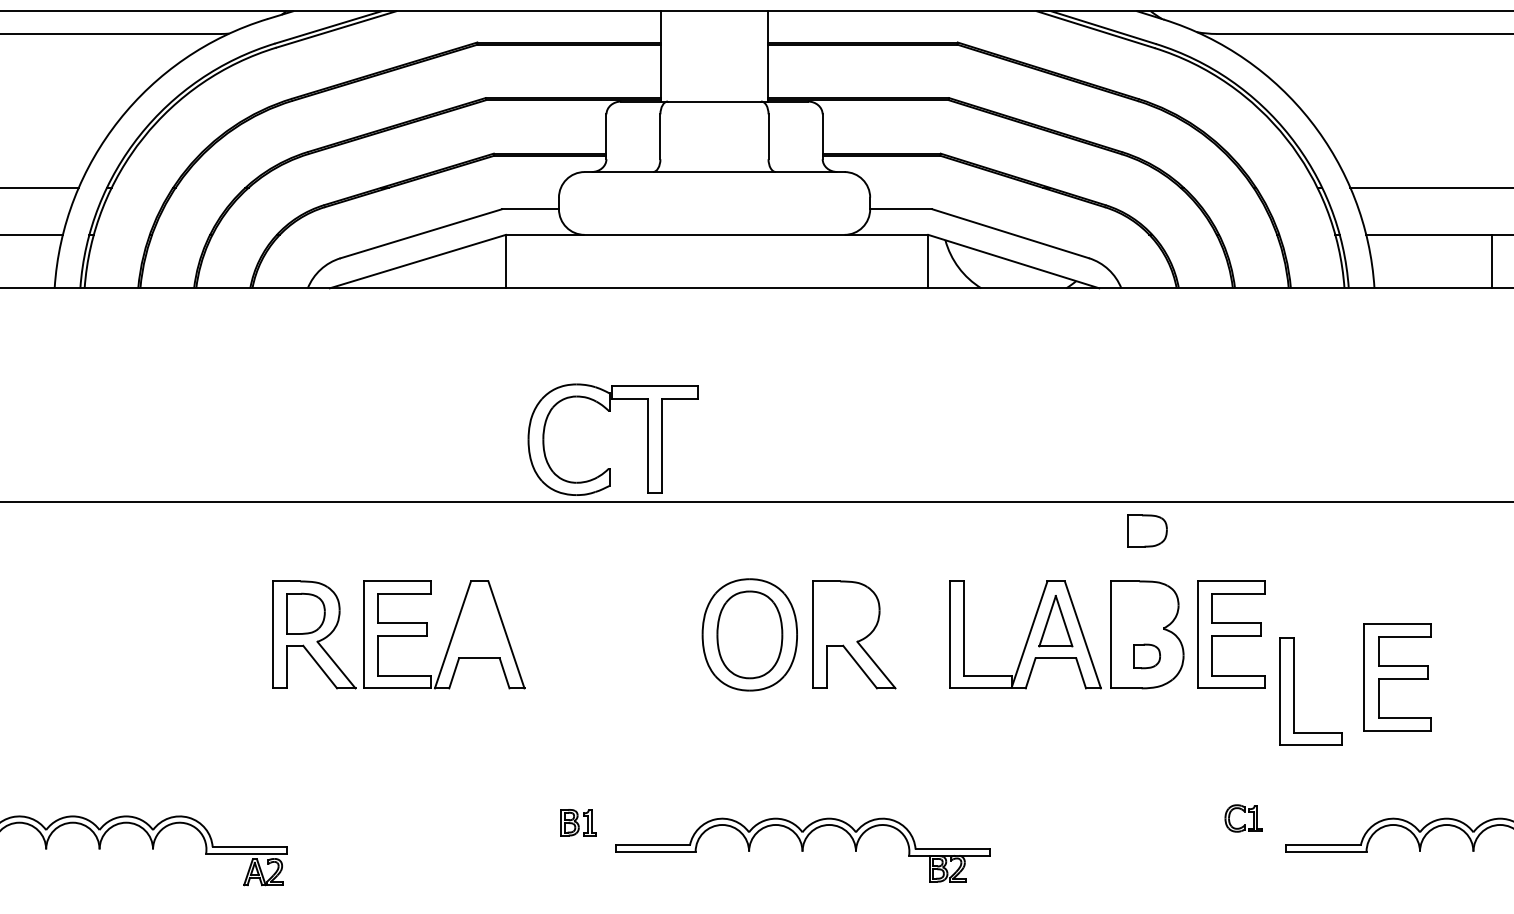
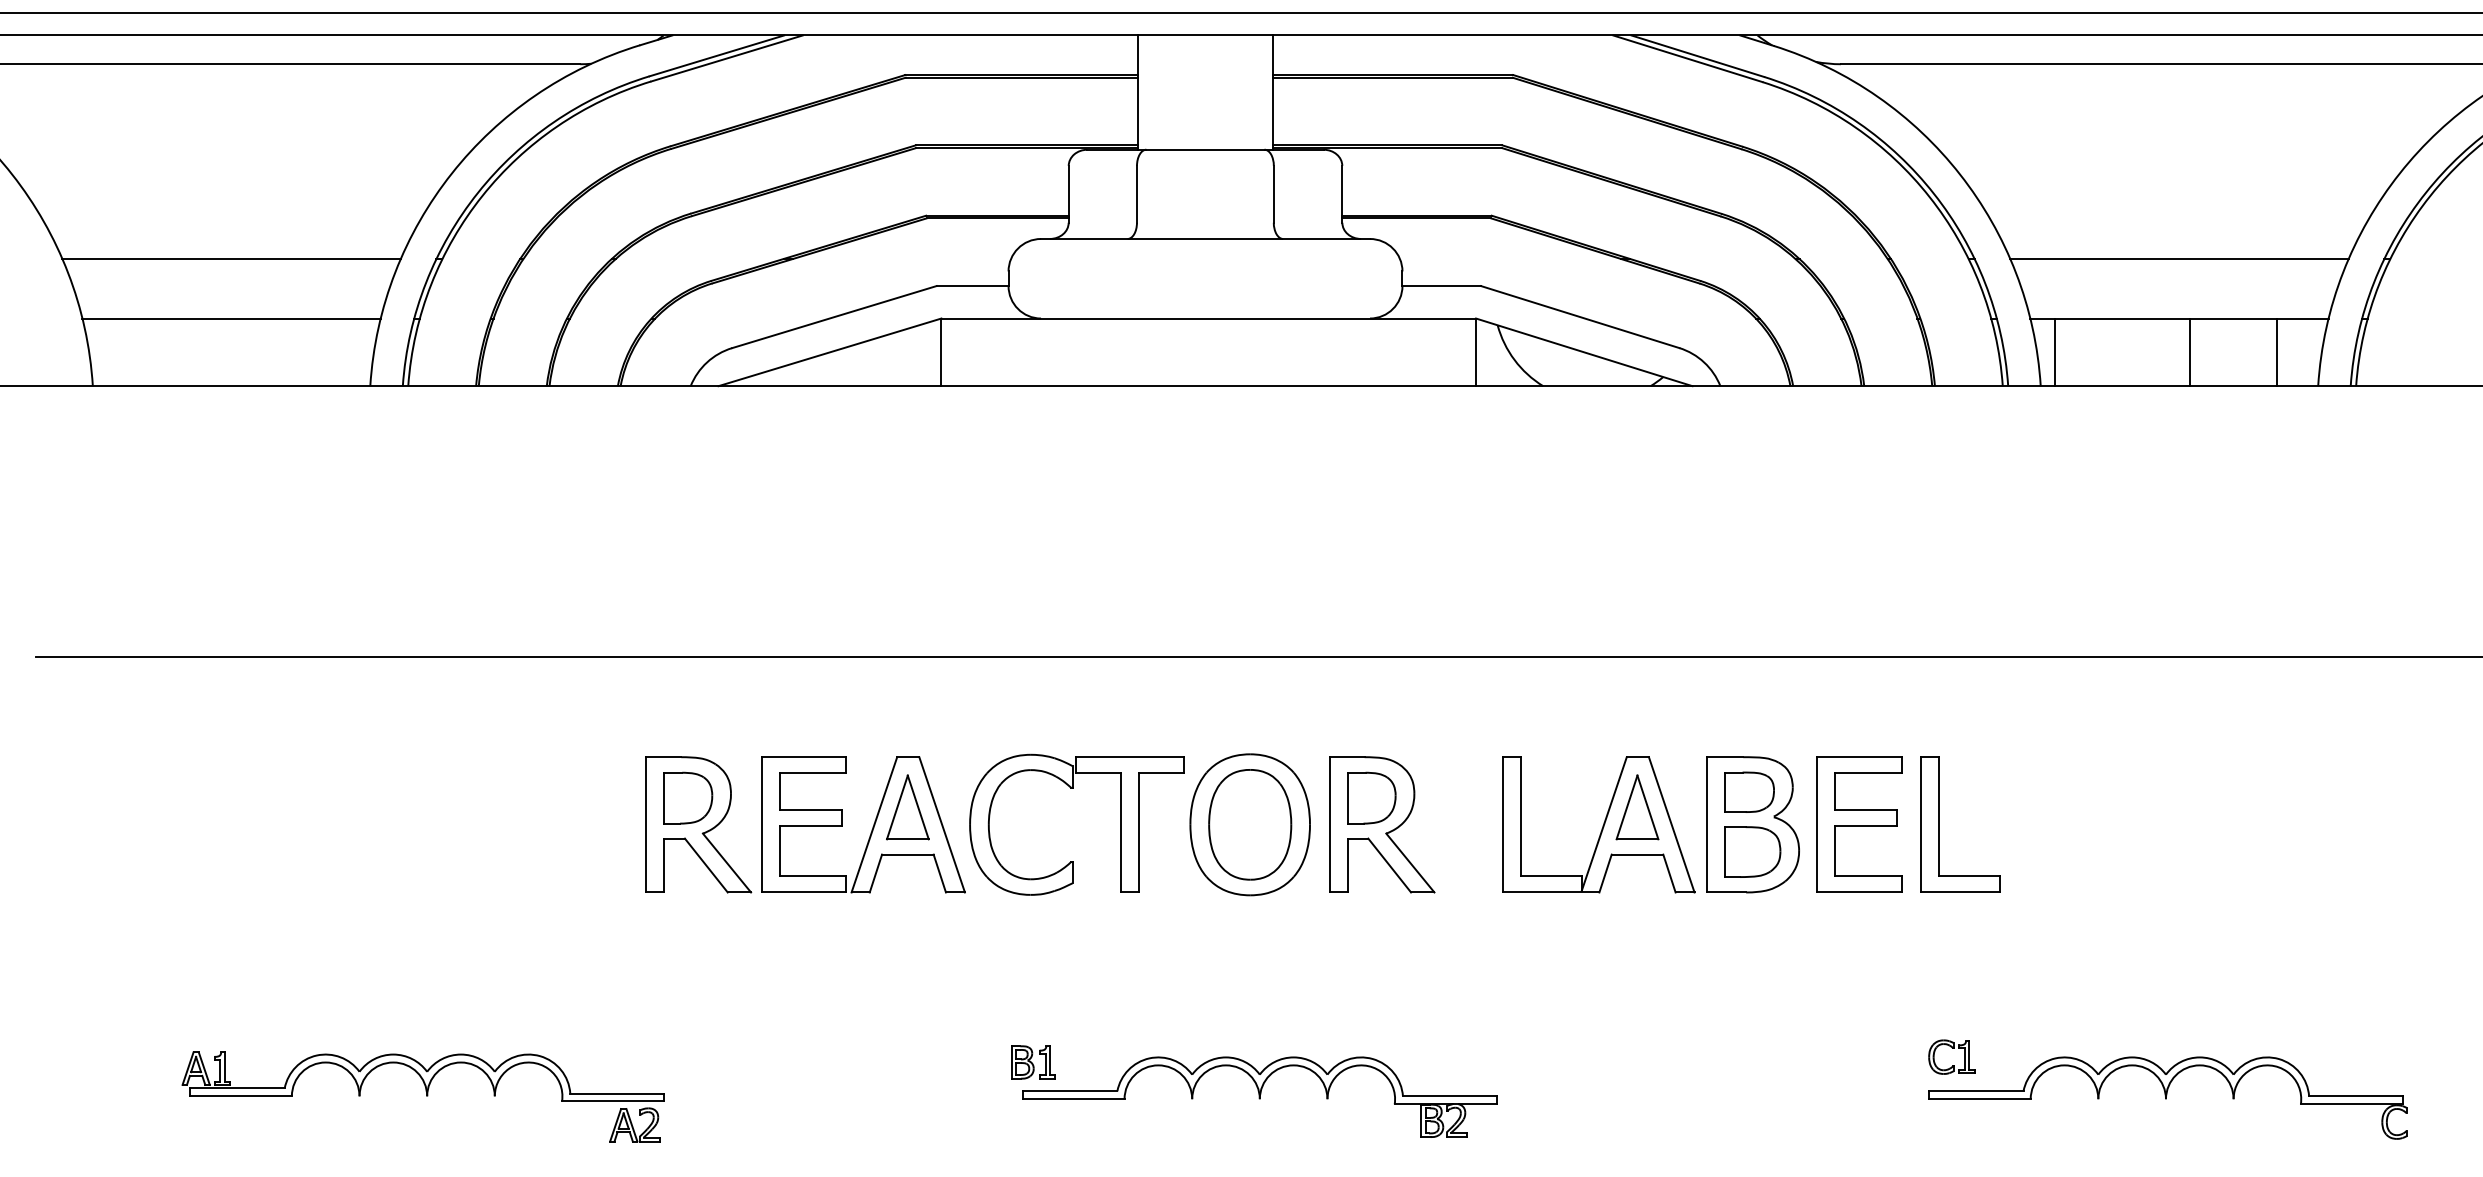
line: (1385, 261) -> (2054, 352), added
part: (610, 411) -> (1073, 788), moved
part: (1147, 530) -> (1749, 791), moved
part: (845, 613) -> (1371, 797), added
part: (479, 621) -> (907, 807), added
part: (1146, 655) -> (1752, 851), size x1.67
part: (1398, 677) -> (2070, 878), removed
part: (1294, 691) -> (1939, 824), moved
part: (1243, 811) -> (1952, 1048), moved
part: (802, 849) -> (1259, 1096), moved

